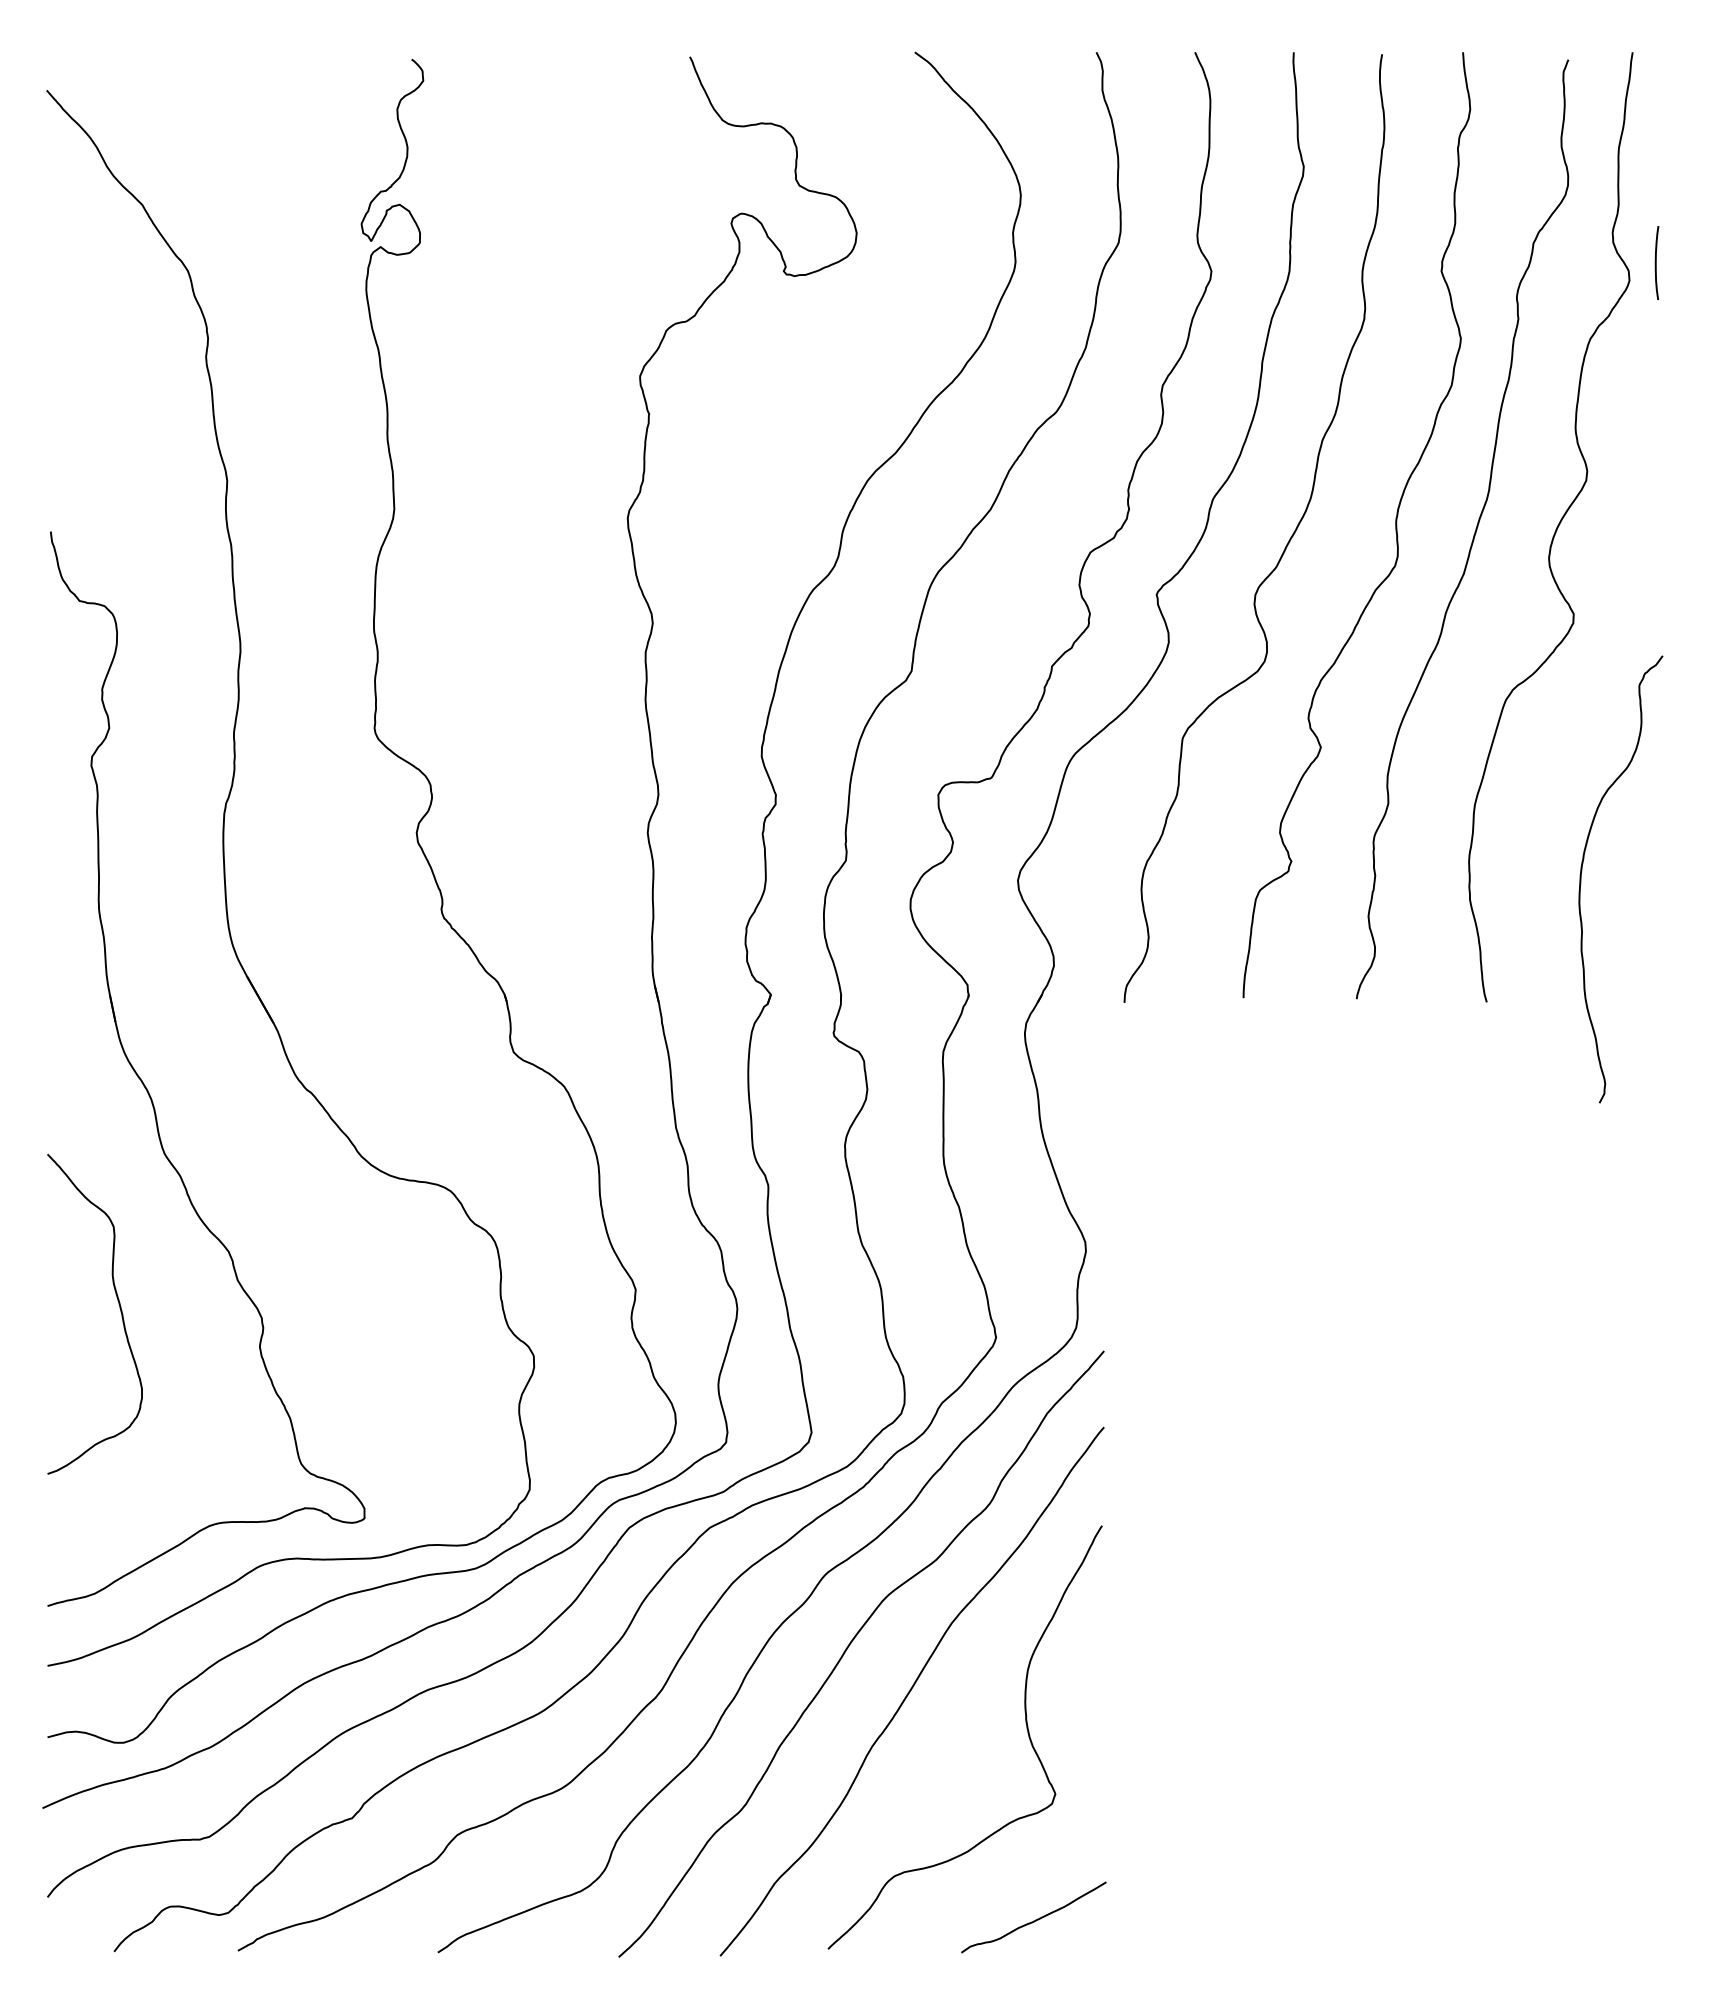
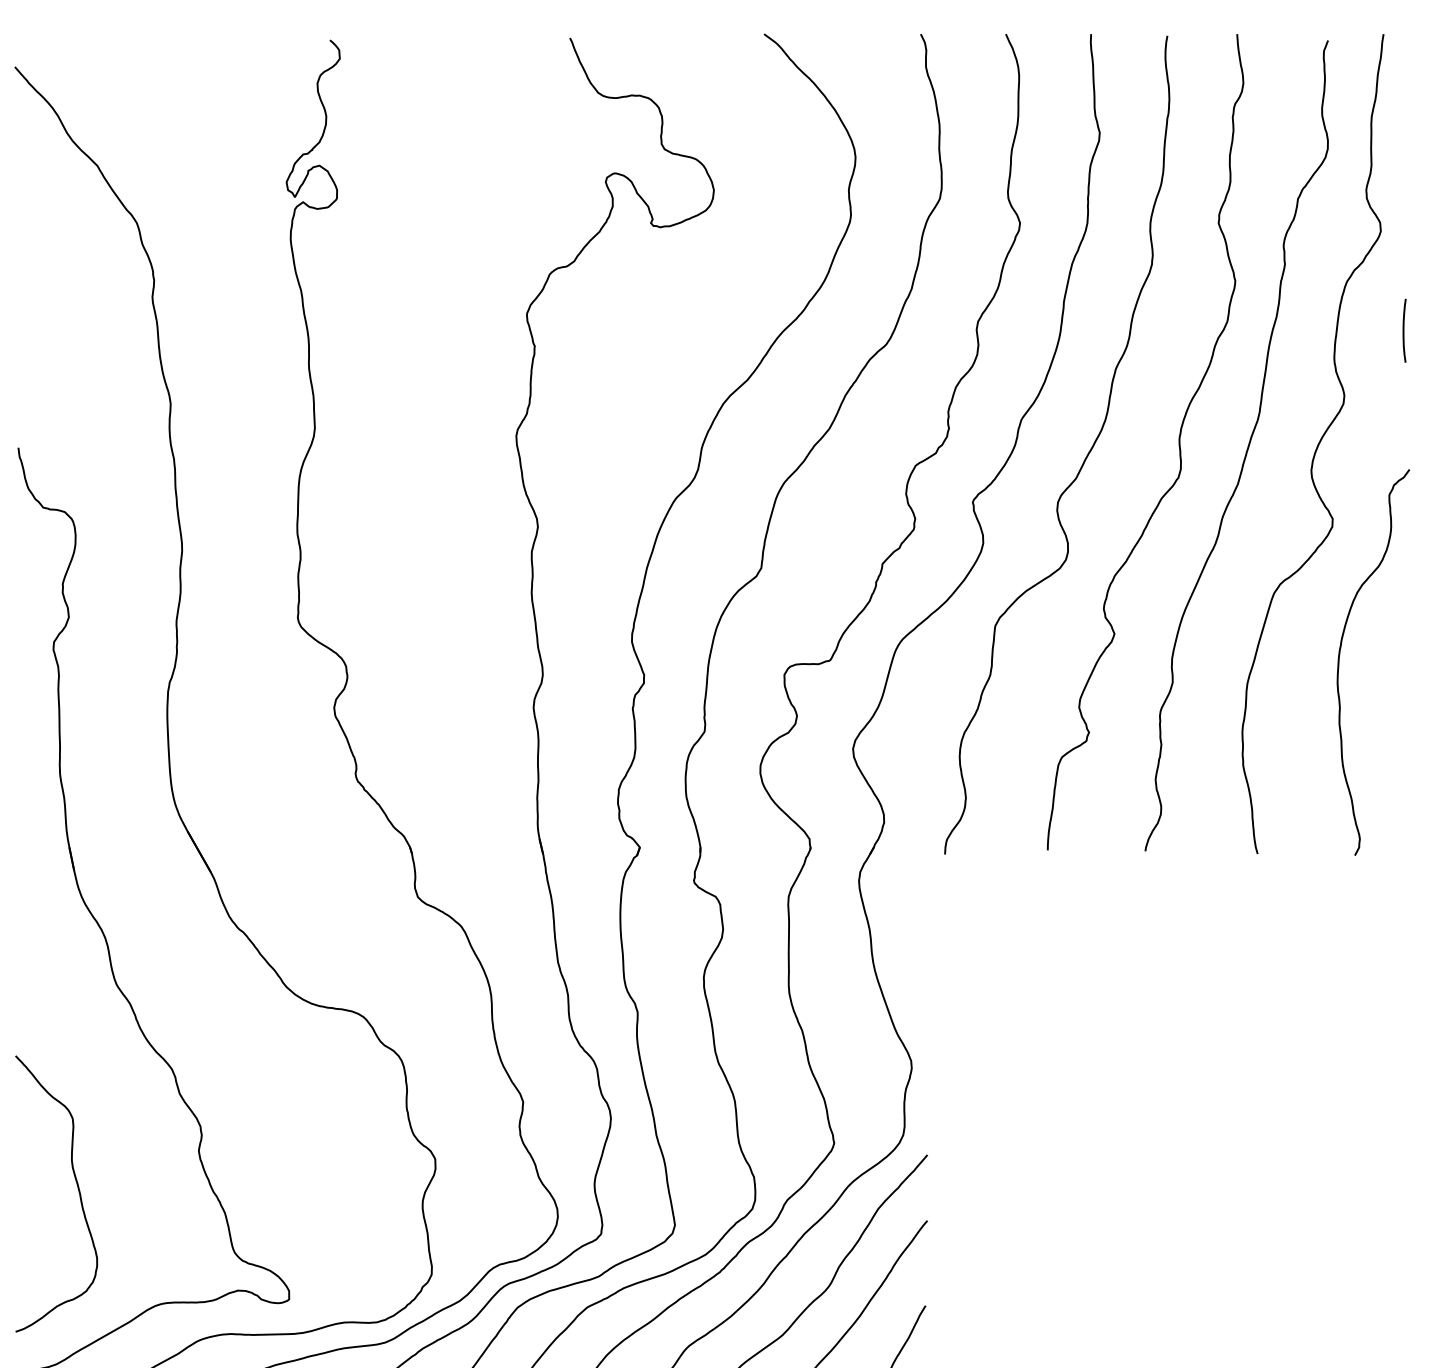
curve: (1656, 262) -> (1404, 330), moved
curve: (1582, 871) -> (1340, 655), moved
curve: (119, 1308) -> (77, 1189), moved

